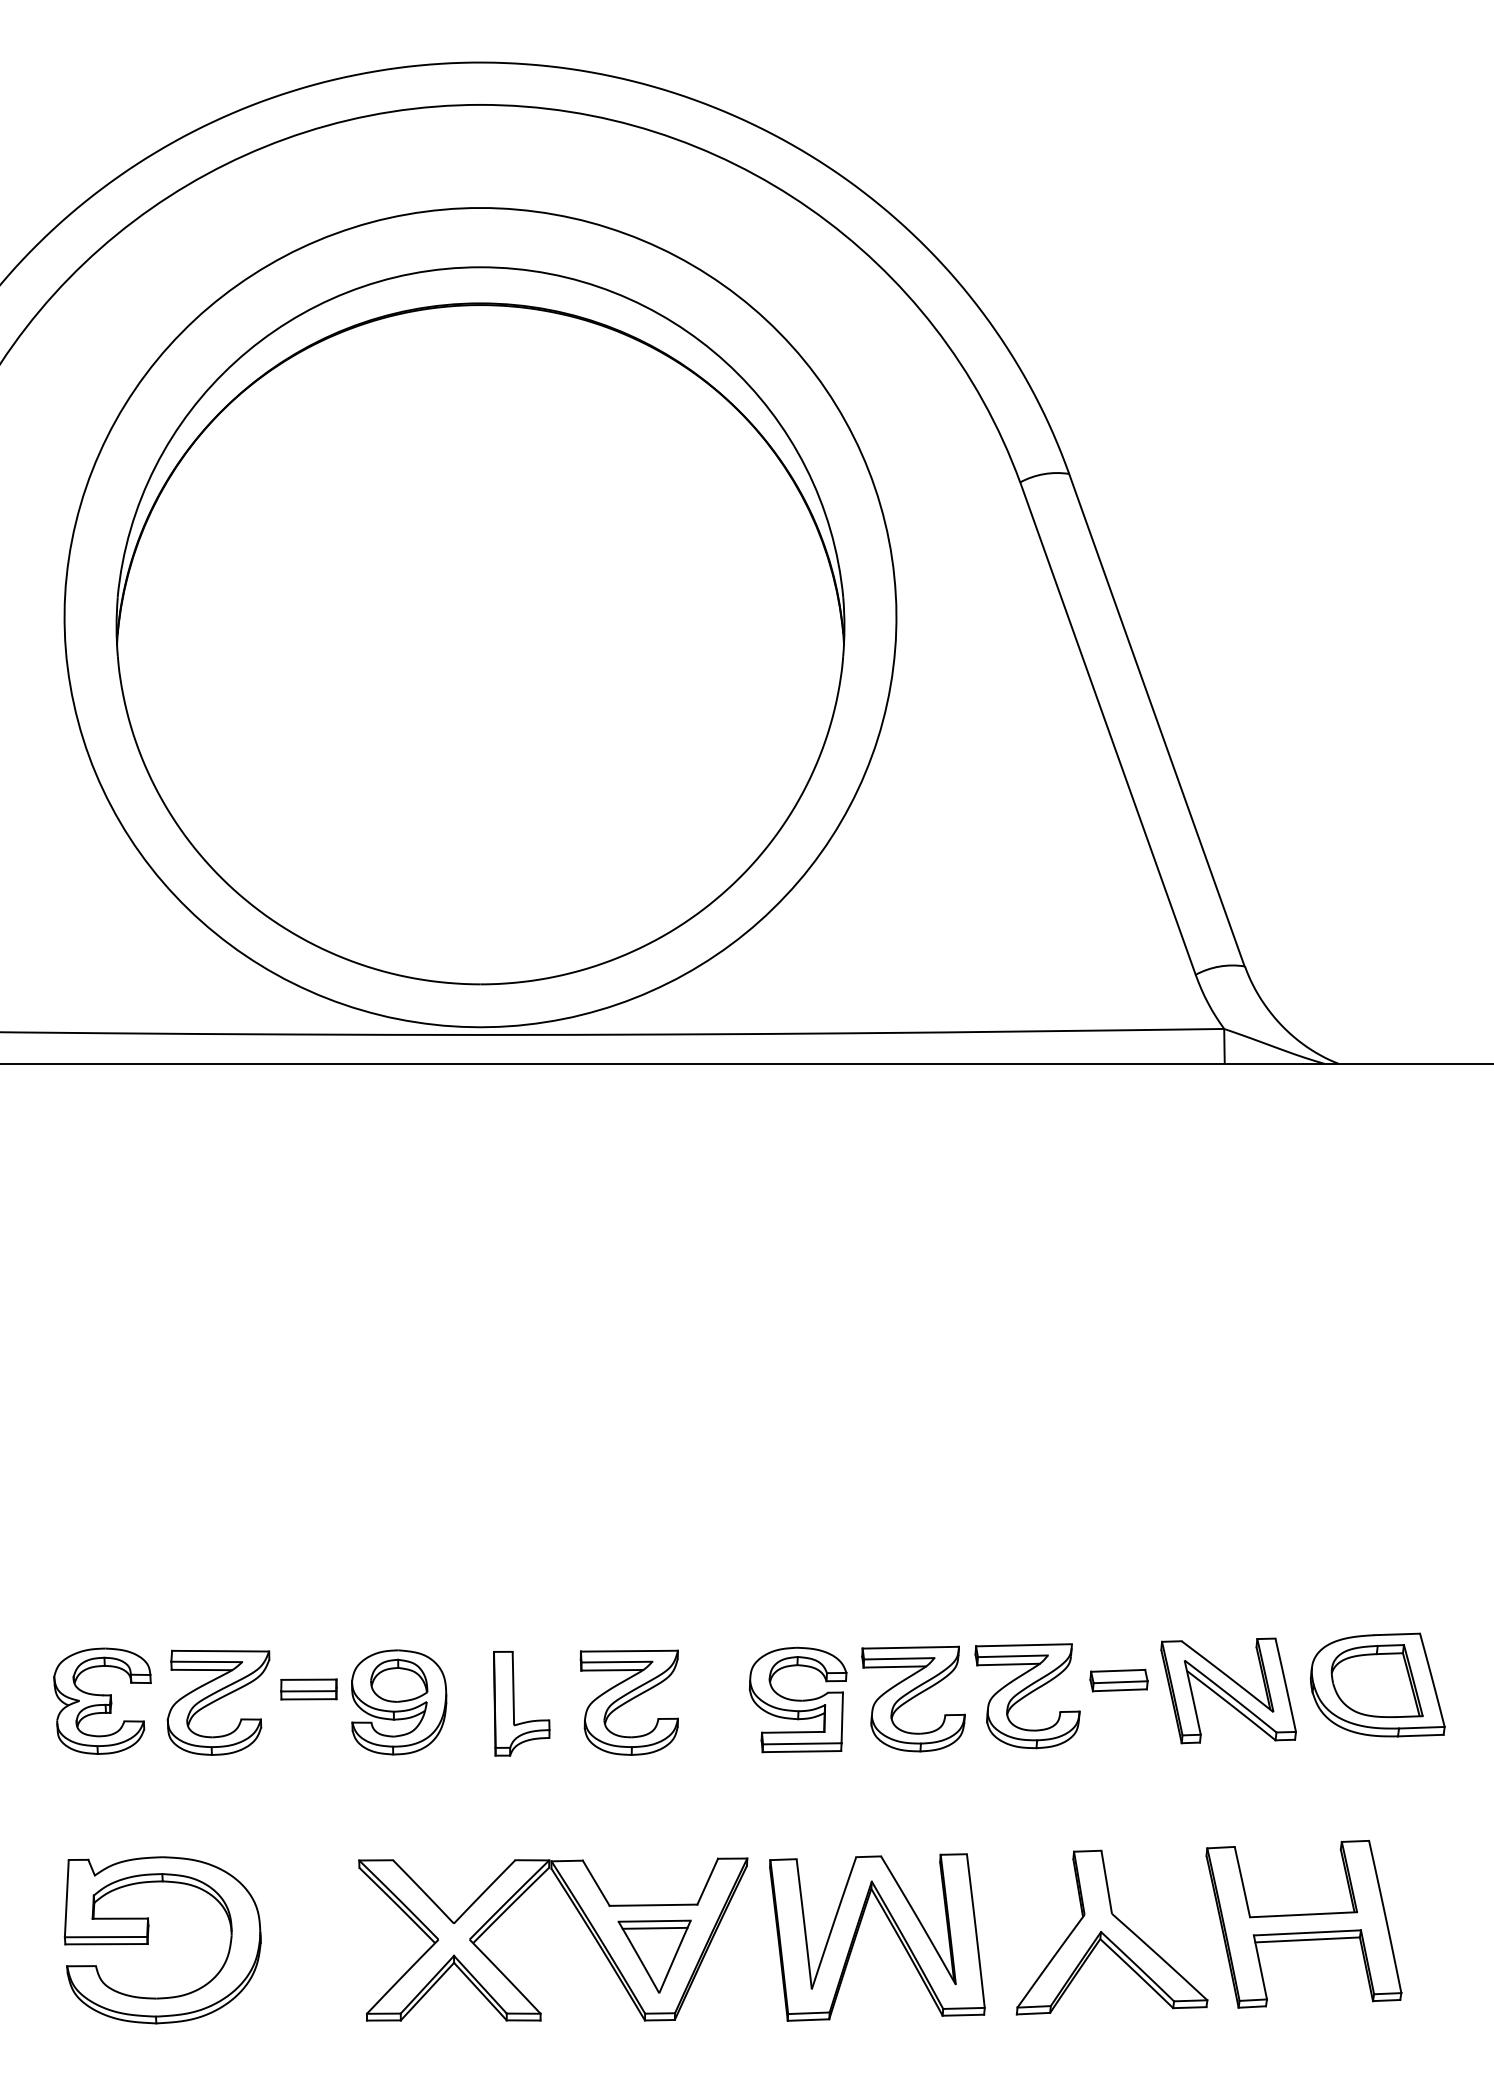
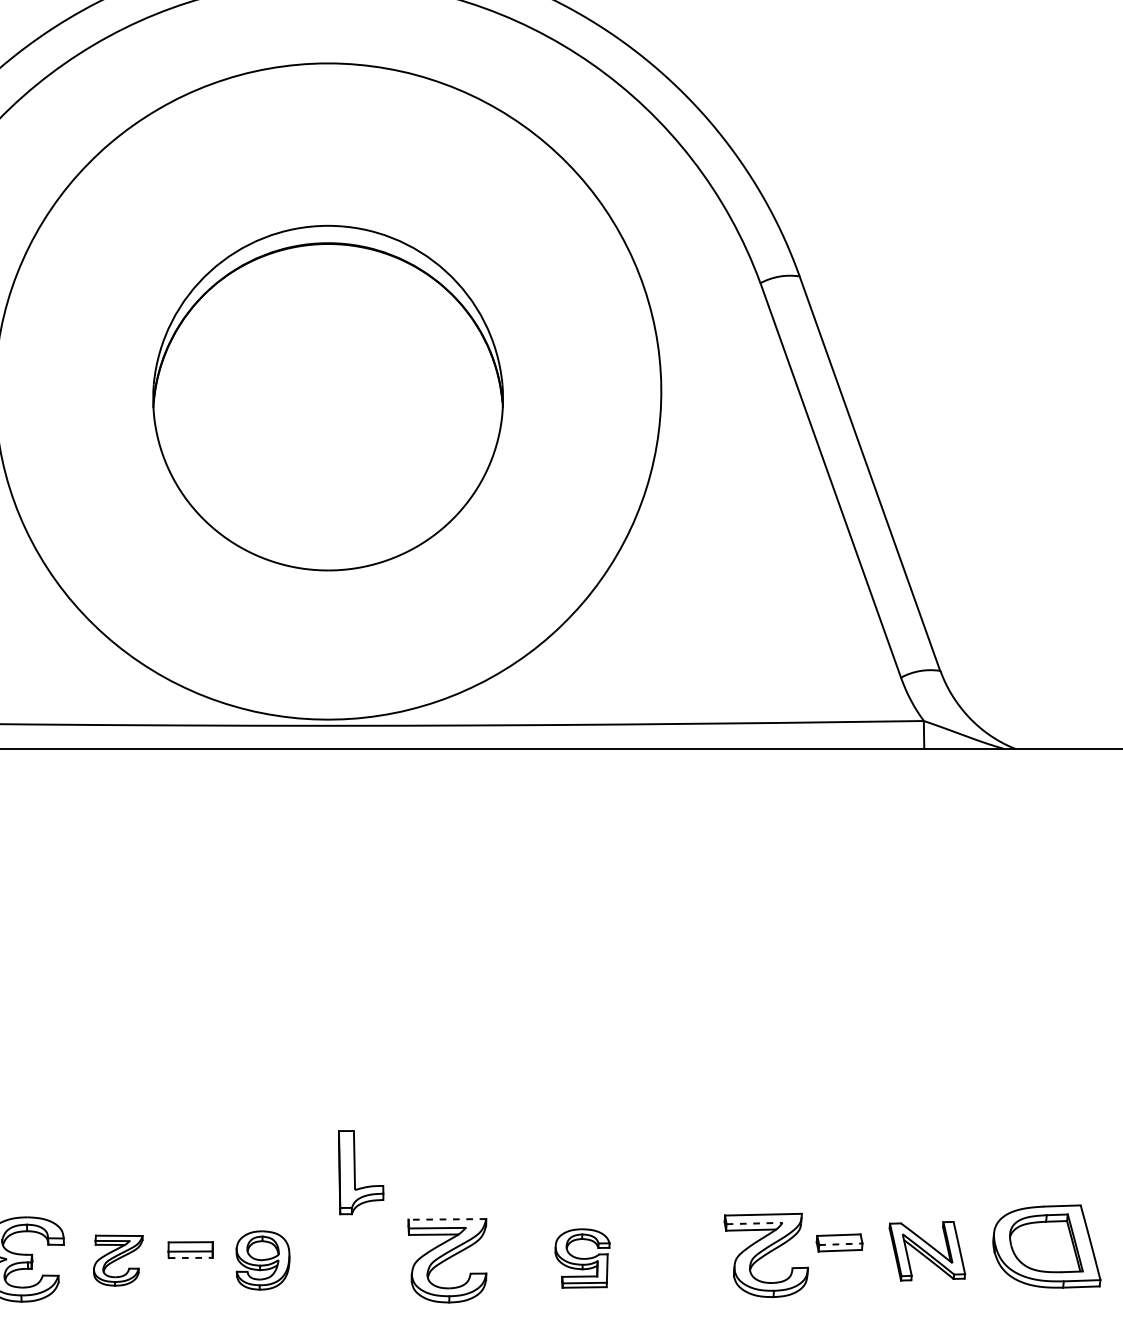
part: (480, 625) -> (328, 397), size x0.6
line: (629, 1651) -> (447, 1219), solid -> dashed
line: (1012, 1656) -> (754, 1223), solid -> dashed
line: (1121, 1682) -> (841, 1244), solid -> dashed
part: (1228, 1690) -> (927, 1250), size x0.7
part: (913, 1698) -> (674, 1257), removed
line: (309, 1699) -> (191, 1258), solid -> dashed
part: (797, 1699) -> (582, 1258), size x0.7
part: (218, 1702) -> (118, 1260), size x0.6
part: (399, 1702) -> (263, 1260), size x0.7
part: (514, 1703) -> (355, 1172), moved

